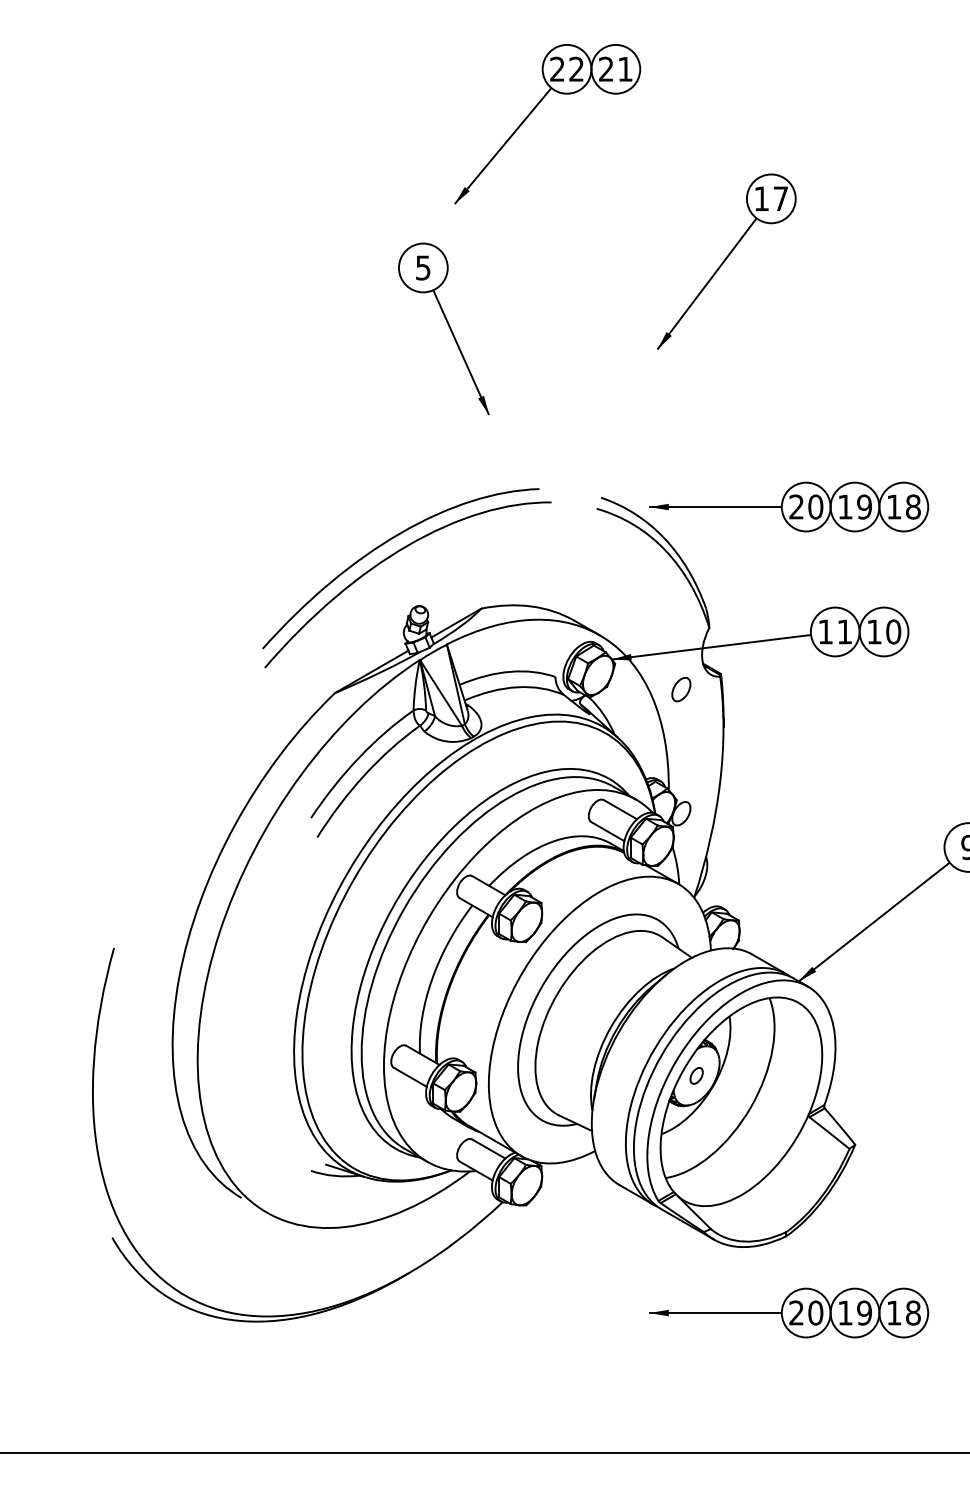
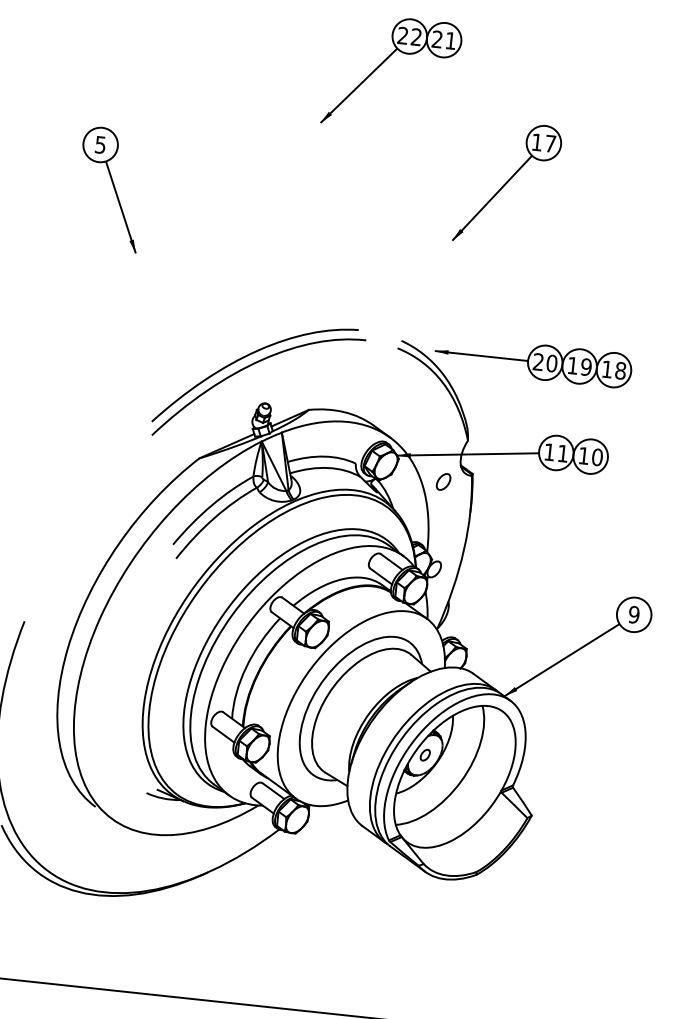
part: (443, 328) -> (110, 189), moved
part: (789, 1312) -> (472, 928), removed

